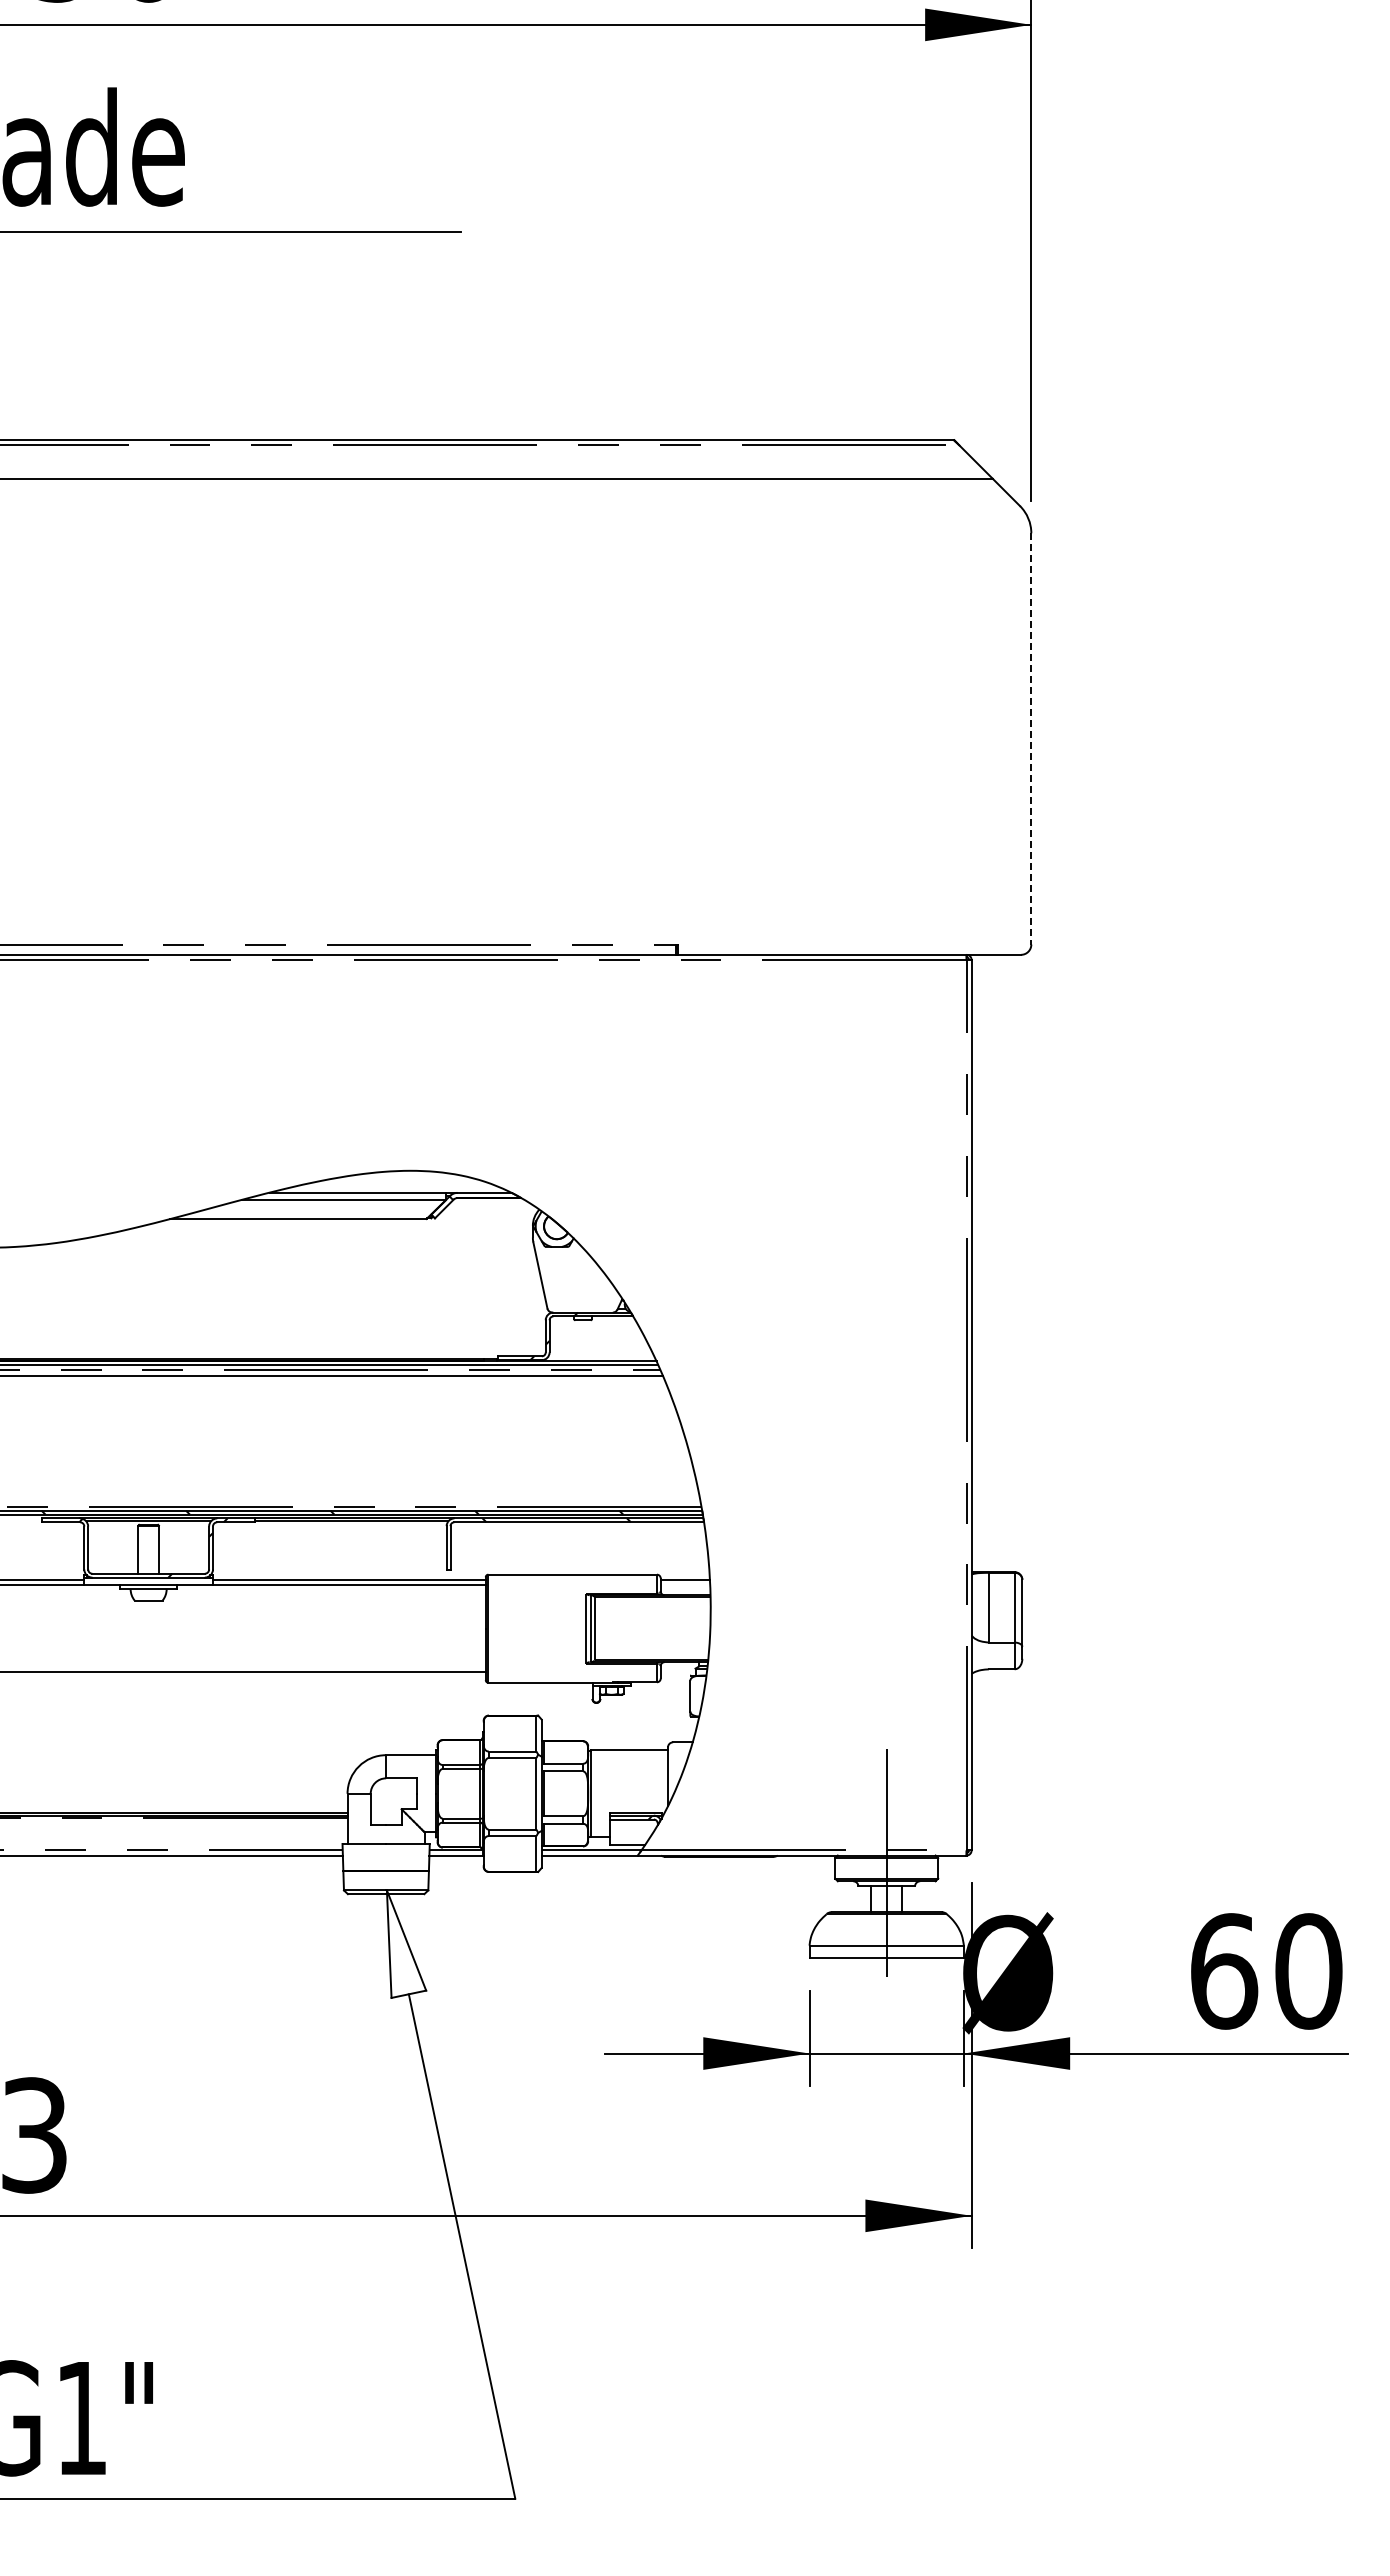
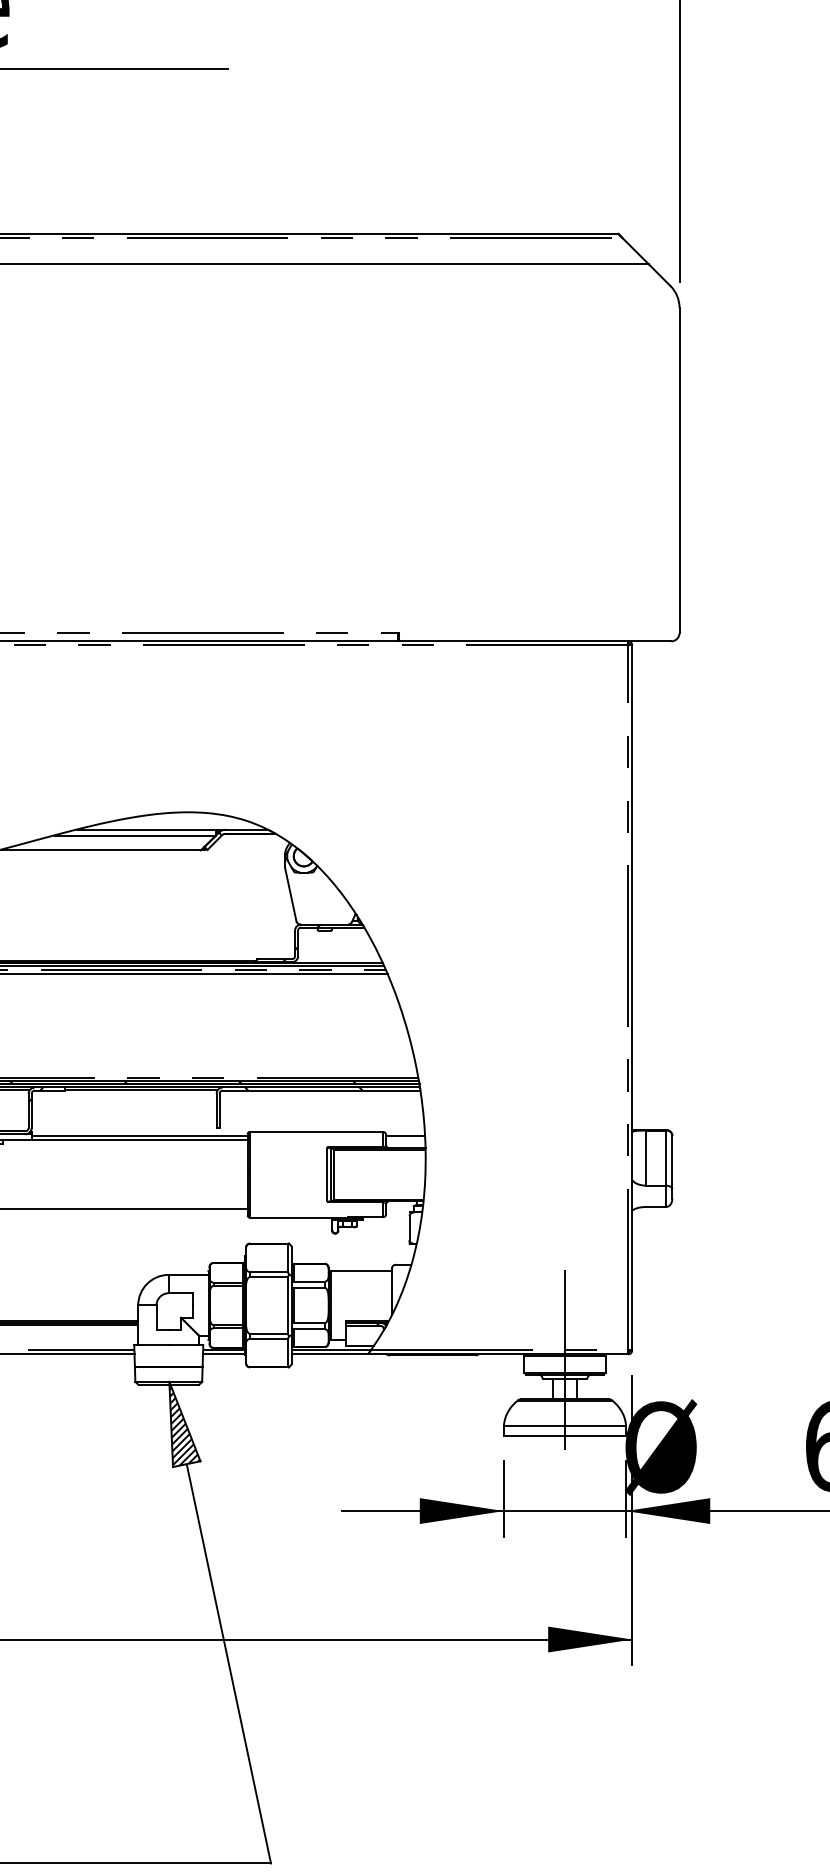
line: (1031, 738) -> (679, 470), dashed -> solid
hatch: (405, 1943) -> (184, 1423), added

